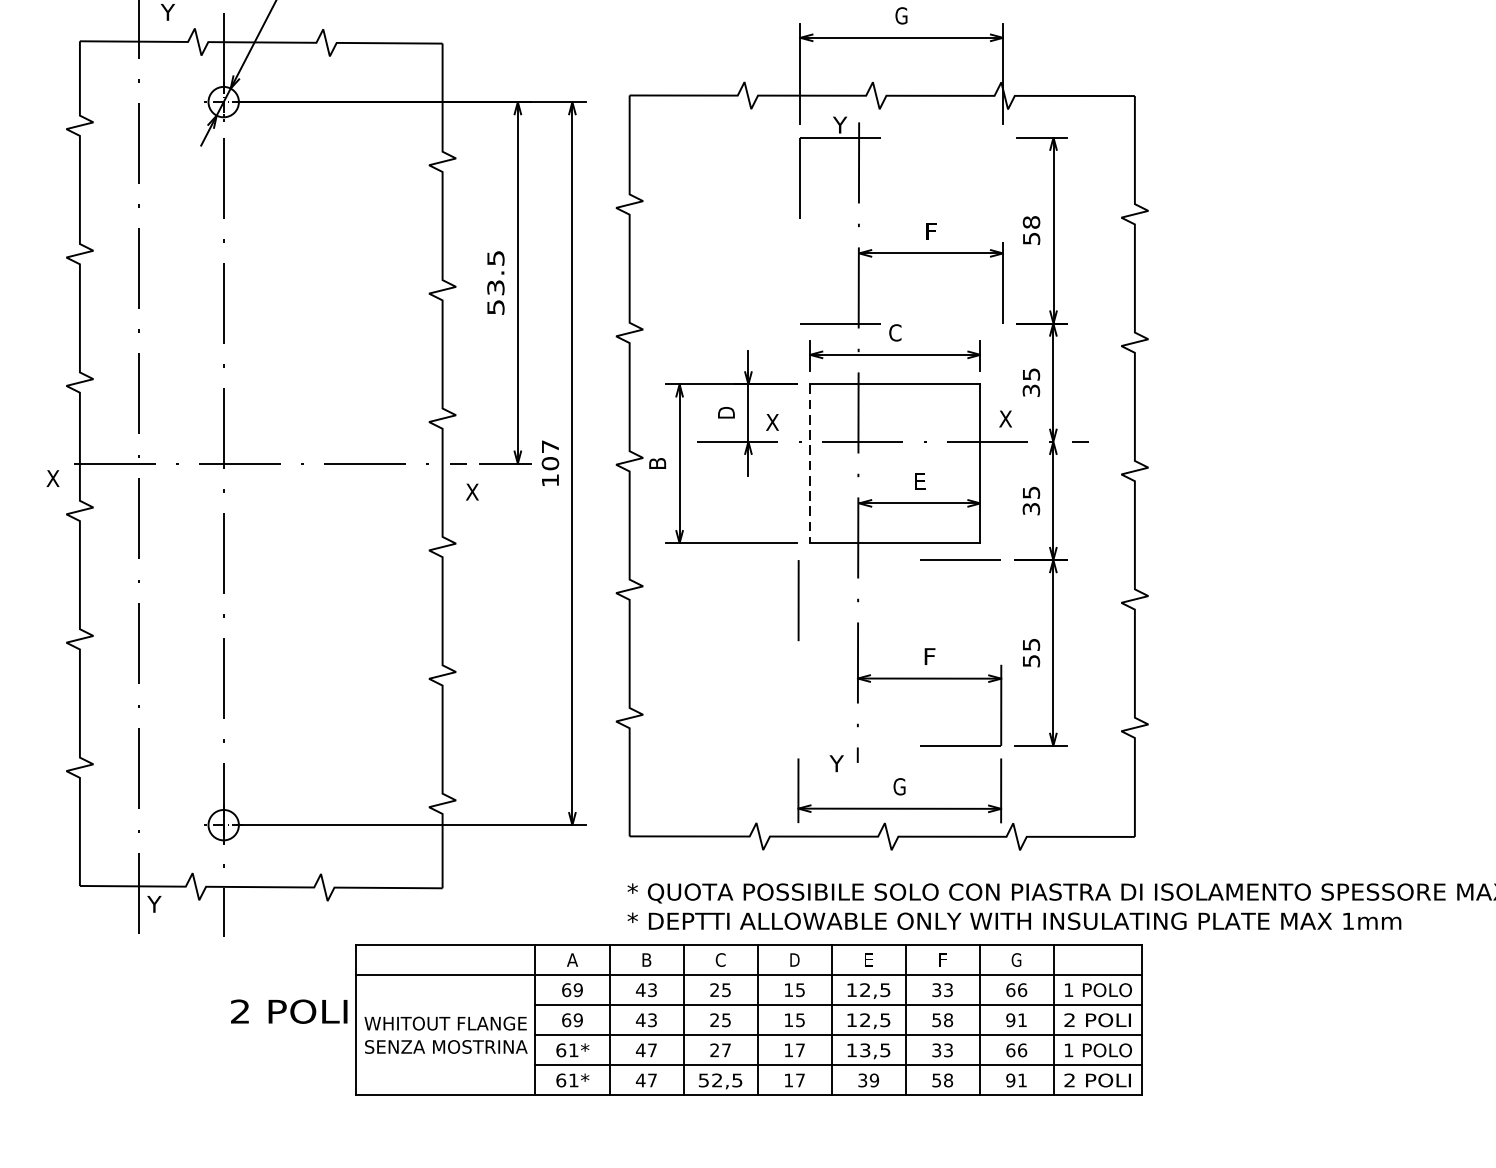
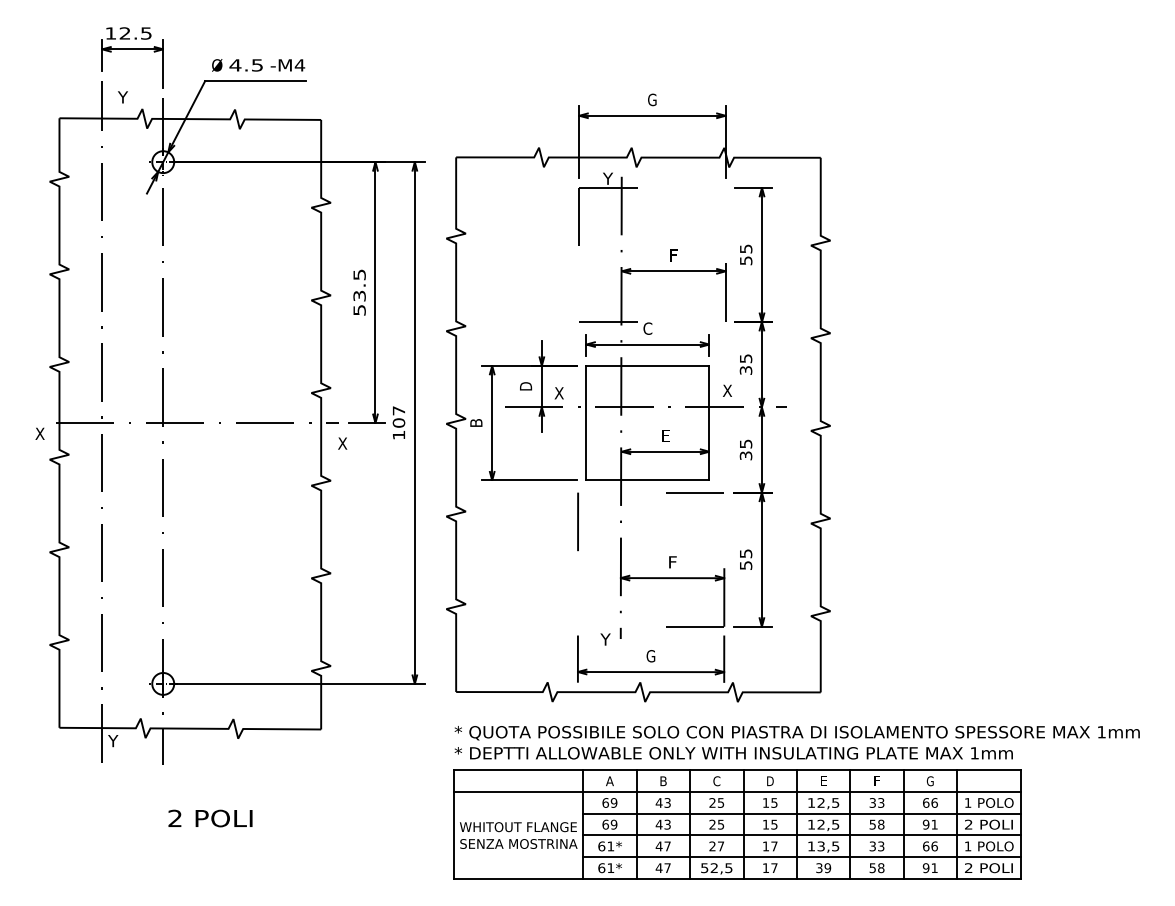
text: (1030, 221) -> (745, 248), 58 -> 55
line: (810, 464) -> (586, 423), dashed -> solid
part: (749, 1019) -> (737, 824), moved

